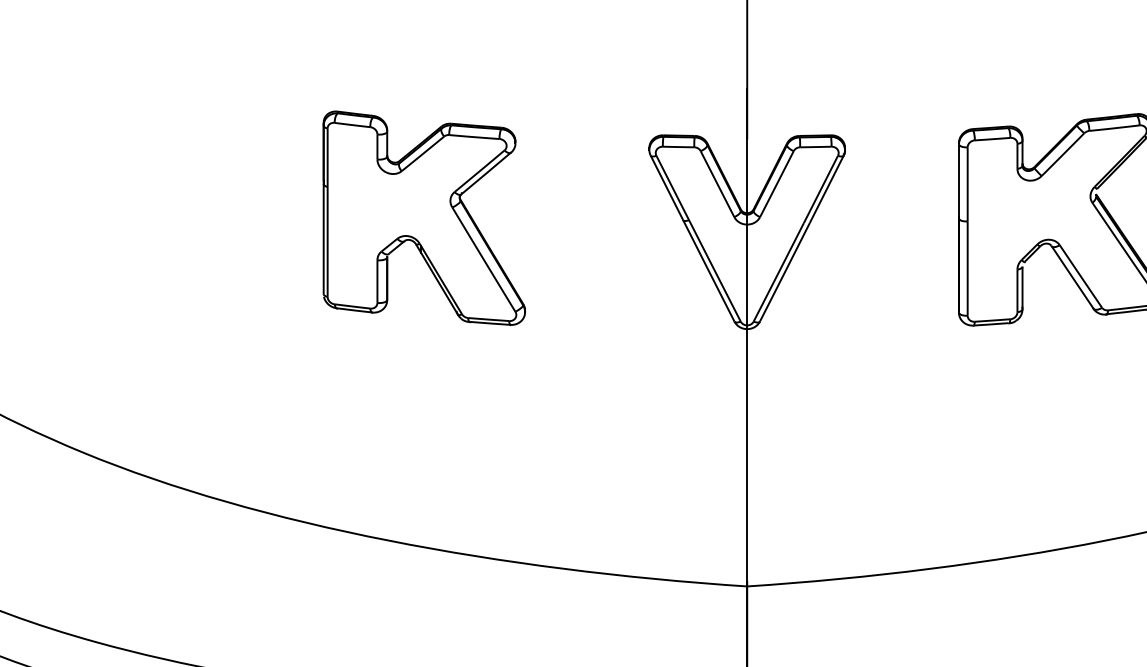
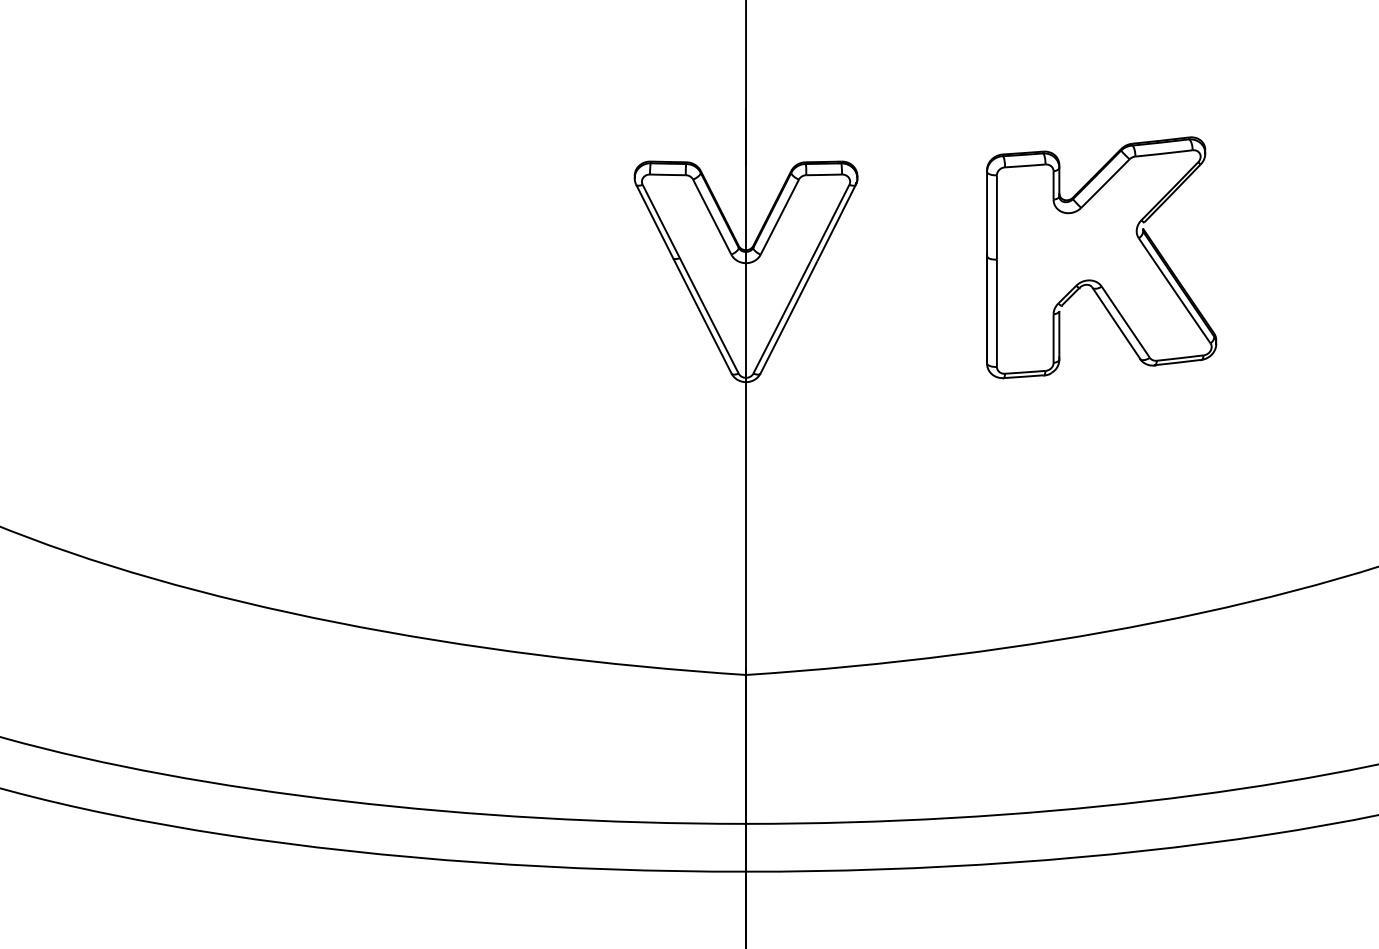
part: (424, 217) -> (378, 255), removed

